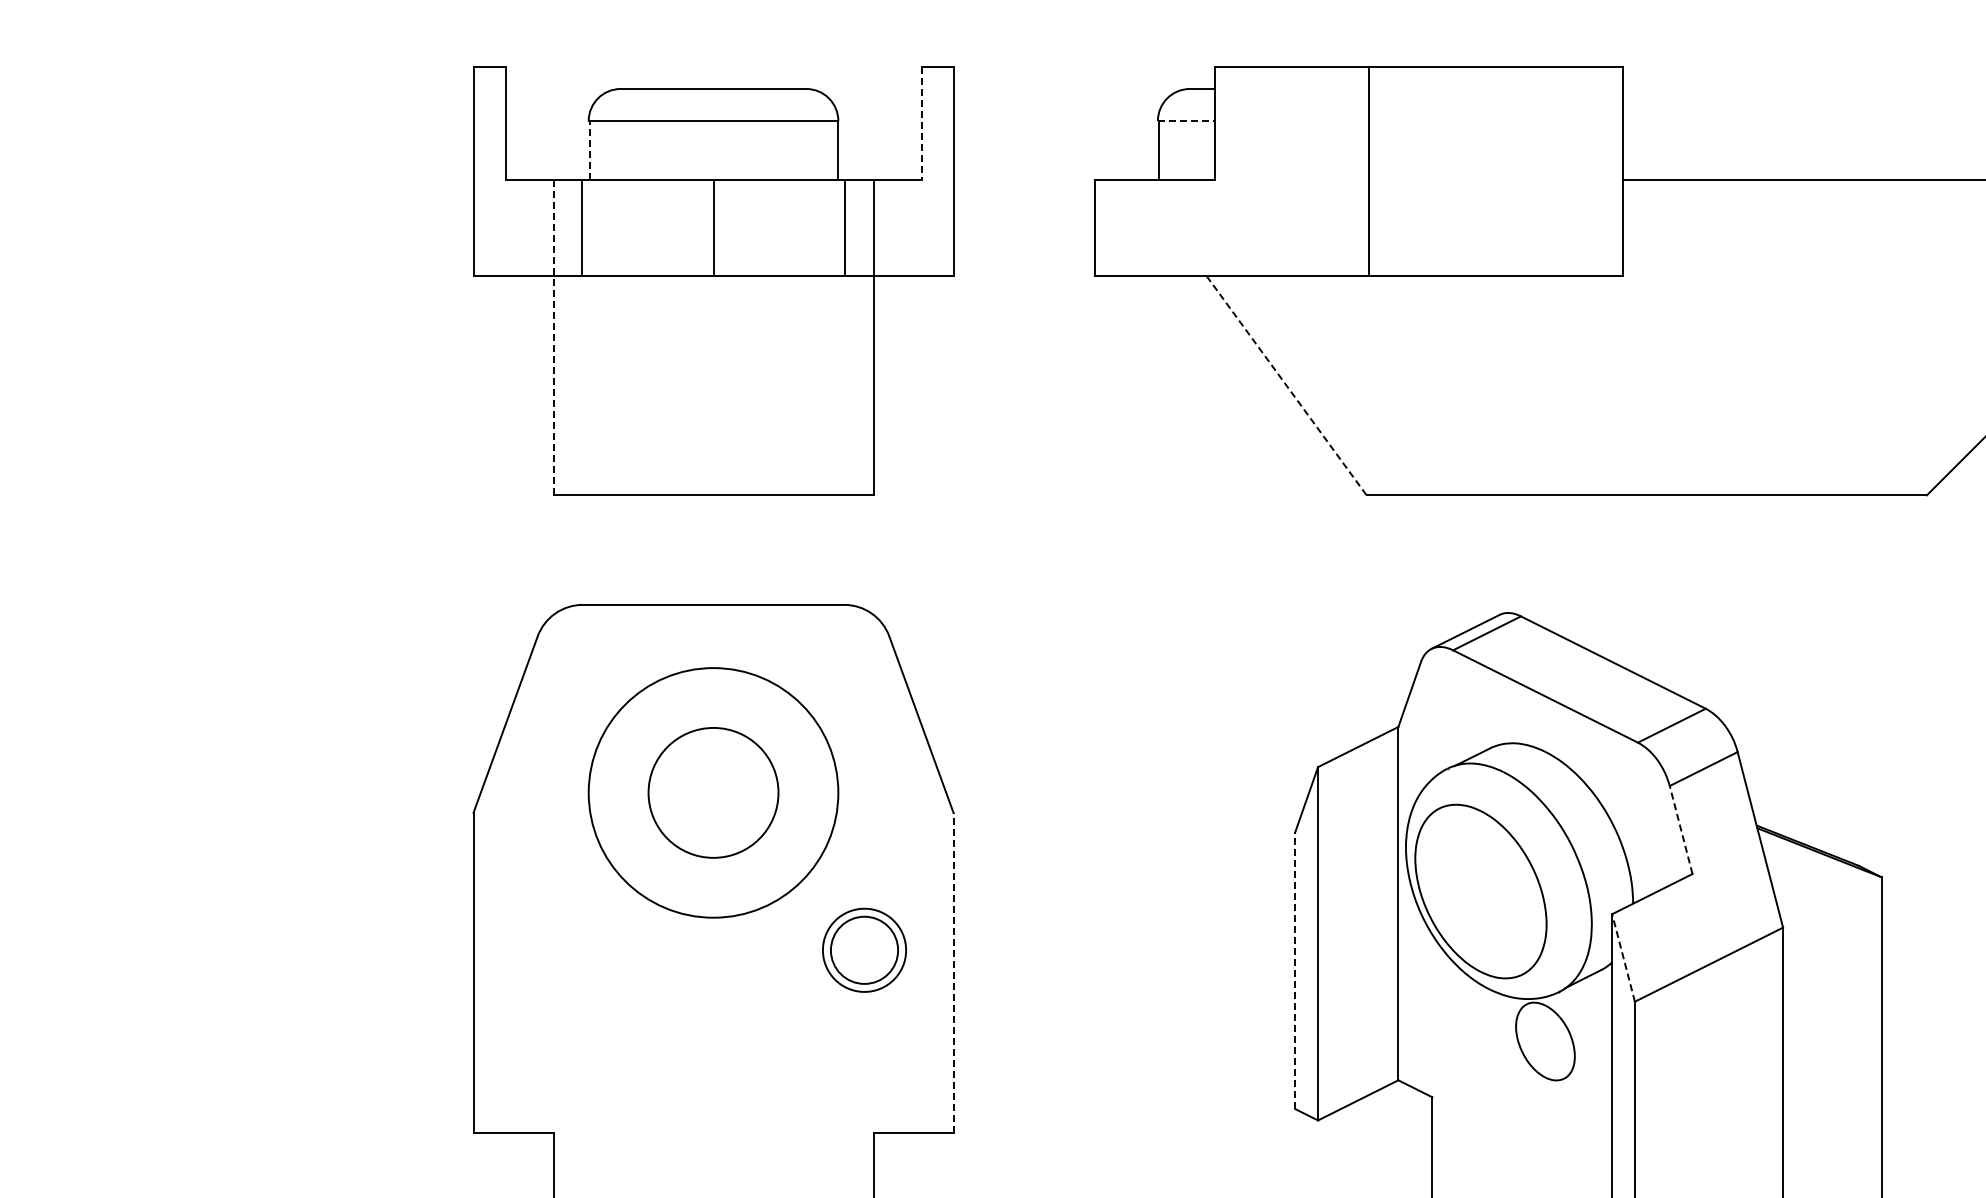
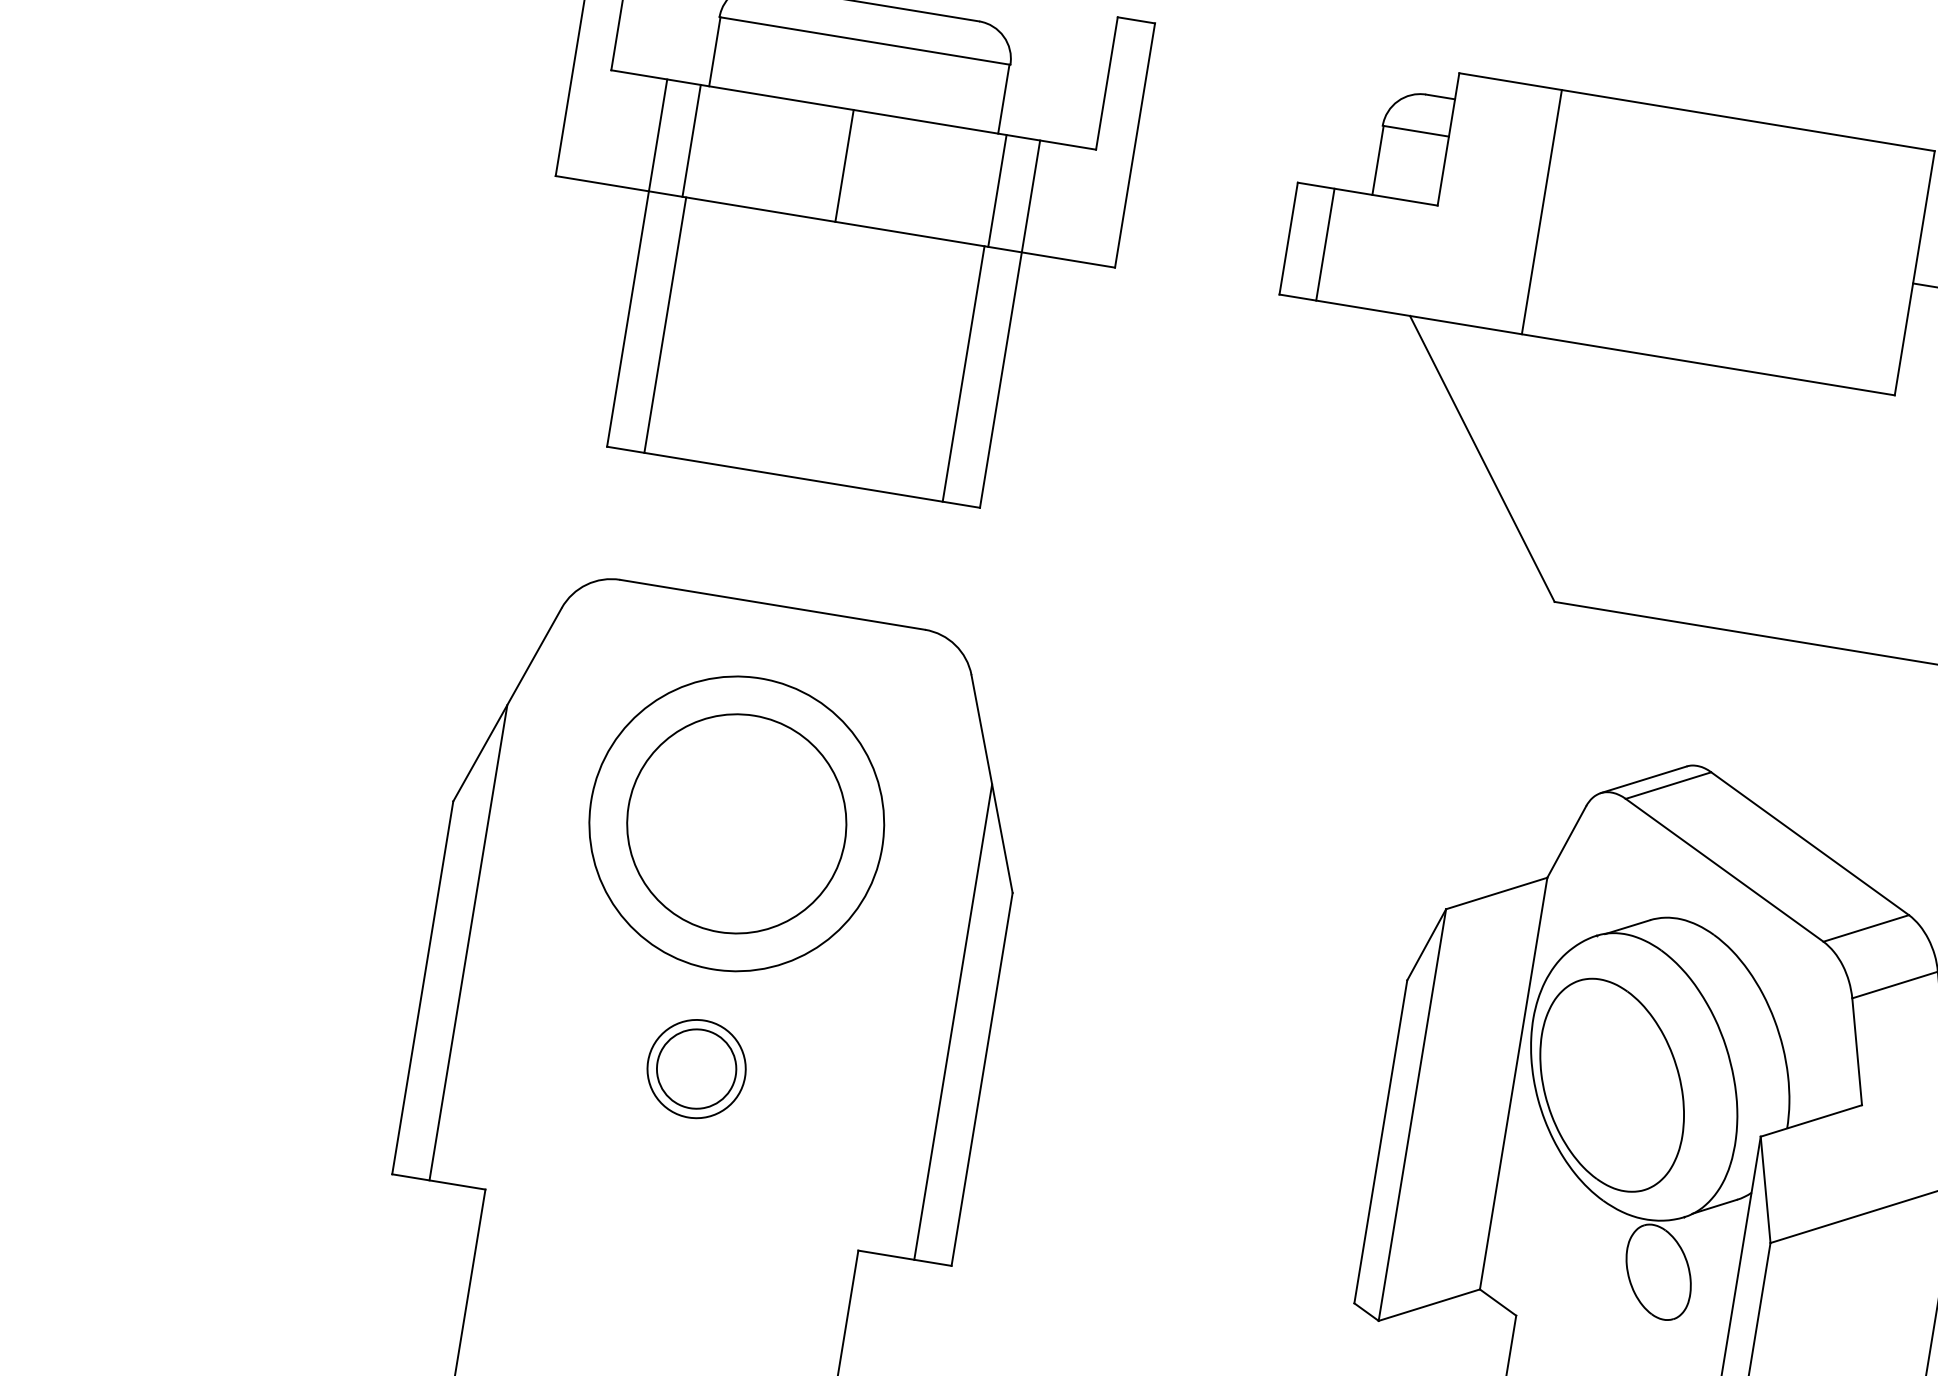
line: (1186, 121) -> (1415, 131), dashed -> solid
line: (921, 123) -> (1106, 83), dashed -> solid
line: (589, 150) -> (714, 51), dashed -> solid
line: (1368, 171) -> (1541, 212), moved
line: (1126, 228) -> (1325, 245), added
line: (553, 337) -> (637, 262), dashed -> solid
line: (585, 385) -> (665, 324), added
line: (841, 385) -> (963, 373), added
line: (1286, 385) -> (1482, 458), dashed -> solid
circle: (713, 792) -> (736, 823), size x1.43
line: (1681, 829) -> (1857, 1051), dashed -> solid
line: (505, 928) -> (468, 942), added
line: (921, 928) -> (953, 1021), added
part: (864, 949) -> (696, 1068), moved
line: (1623, 957) -> (1765, 1189), dashed -> solid
line: (1295, 970) -> (1381, 1141), dashed -> solid
line: (953, 972) -> (982, 1078), dashed -> solid

